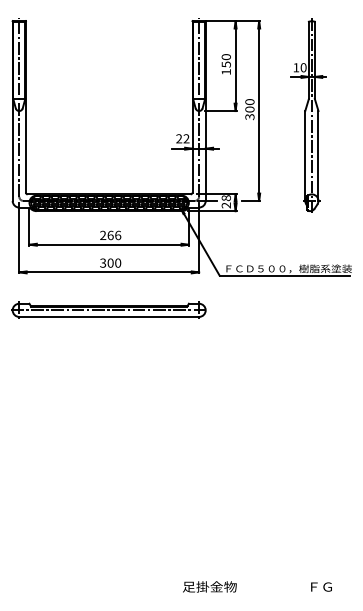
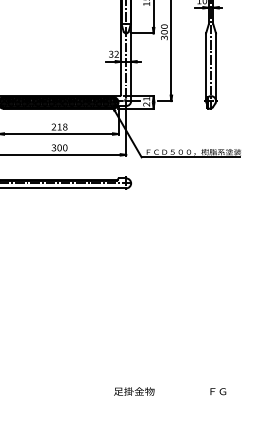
text: (179, 139) -> (111, 54), 22 -> 32
text: (225, 198) -> (146, 99), 28 -> 21
text: (114, 235) -> (62, 127), 266 -> 218

